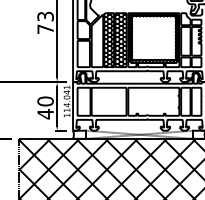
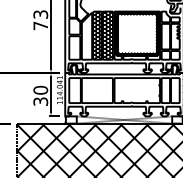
text: (45, 114) -> (40, 101), 40 -> 30

